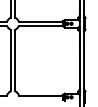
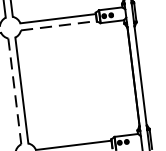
line: (41, 26) -> (60, 26), solid -> dashed
line: (10, 60) -> (14, 91), solid -> dashed

